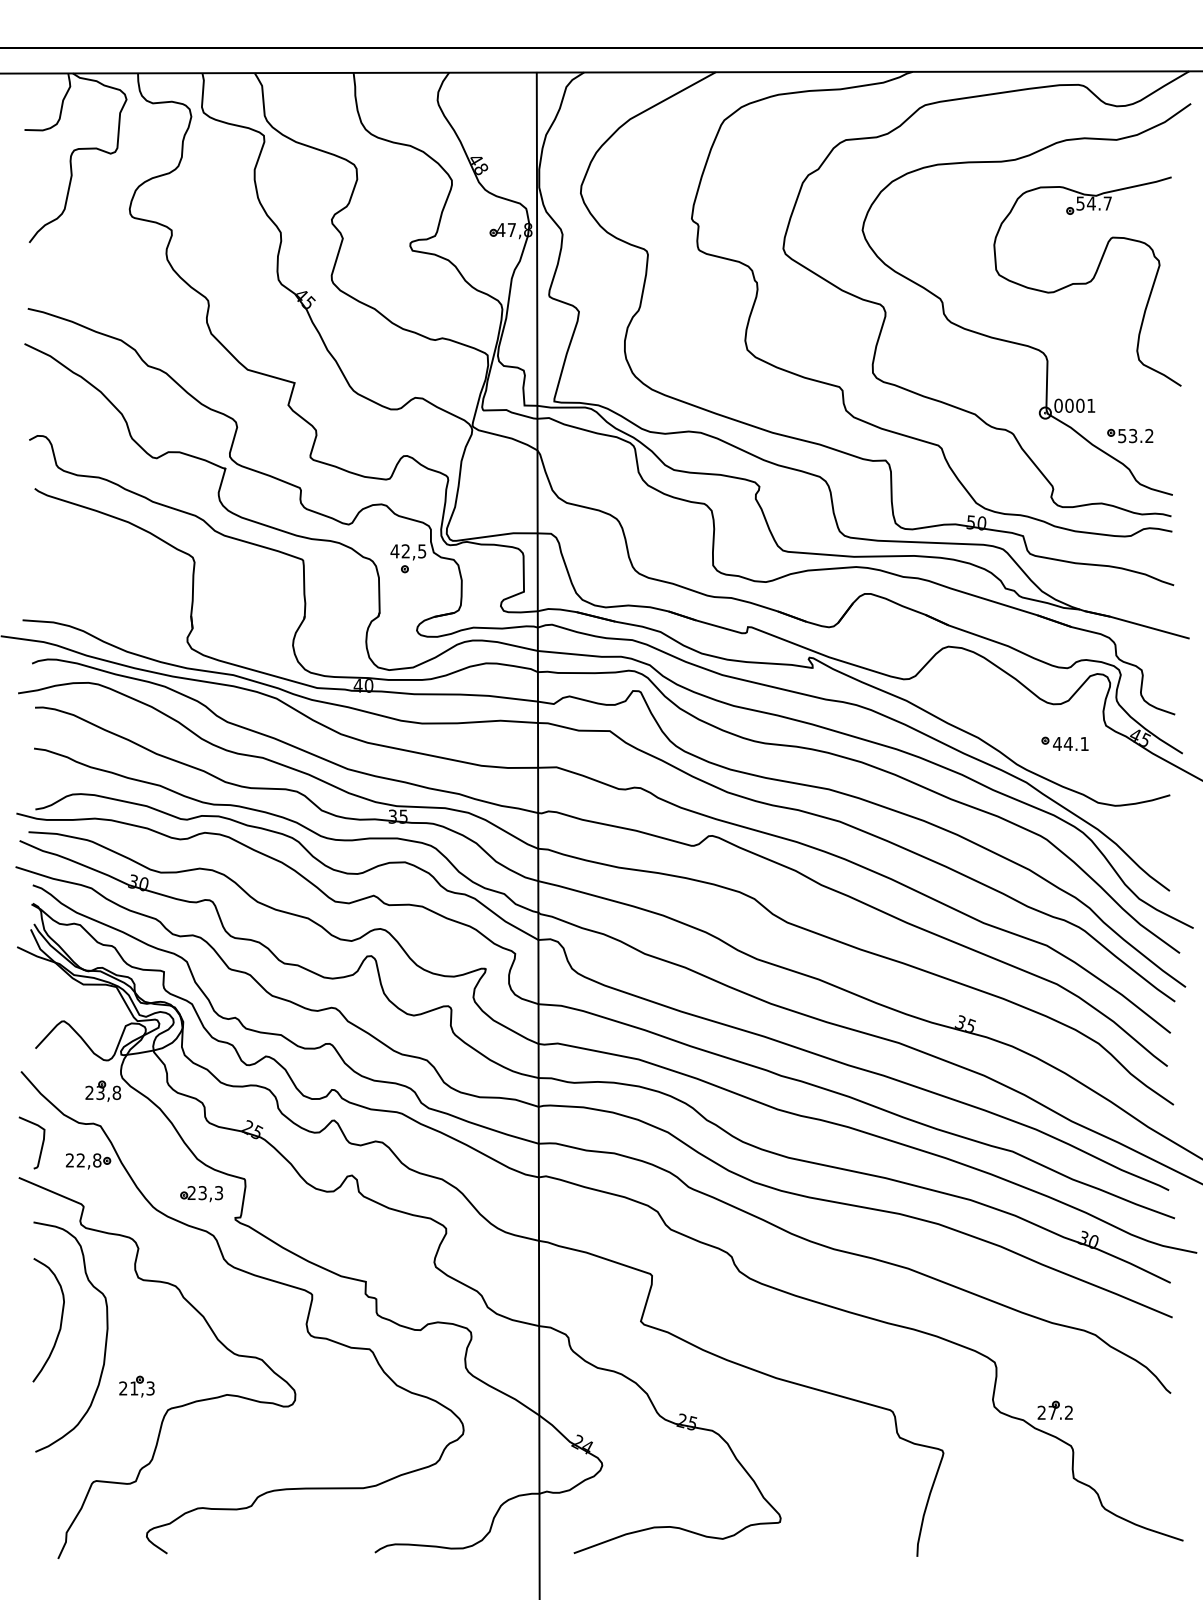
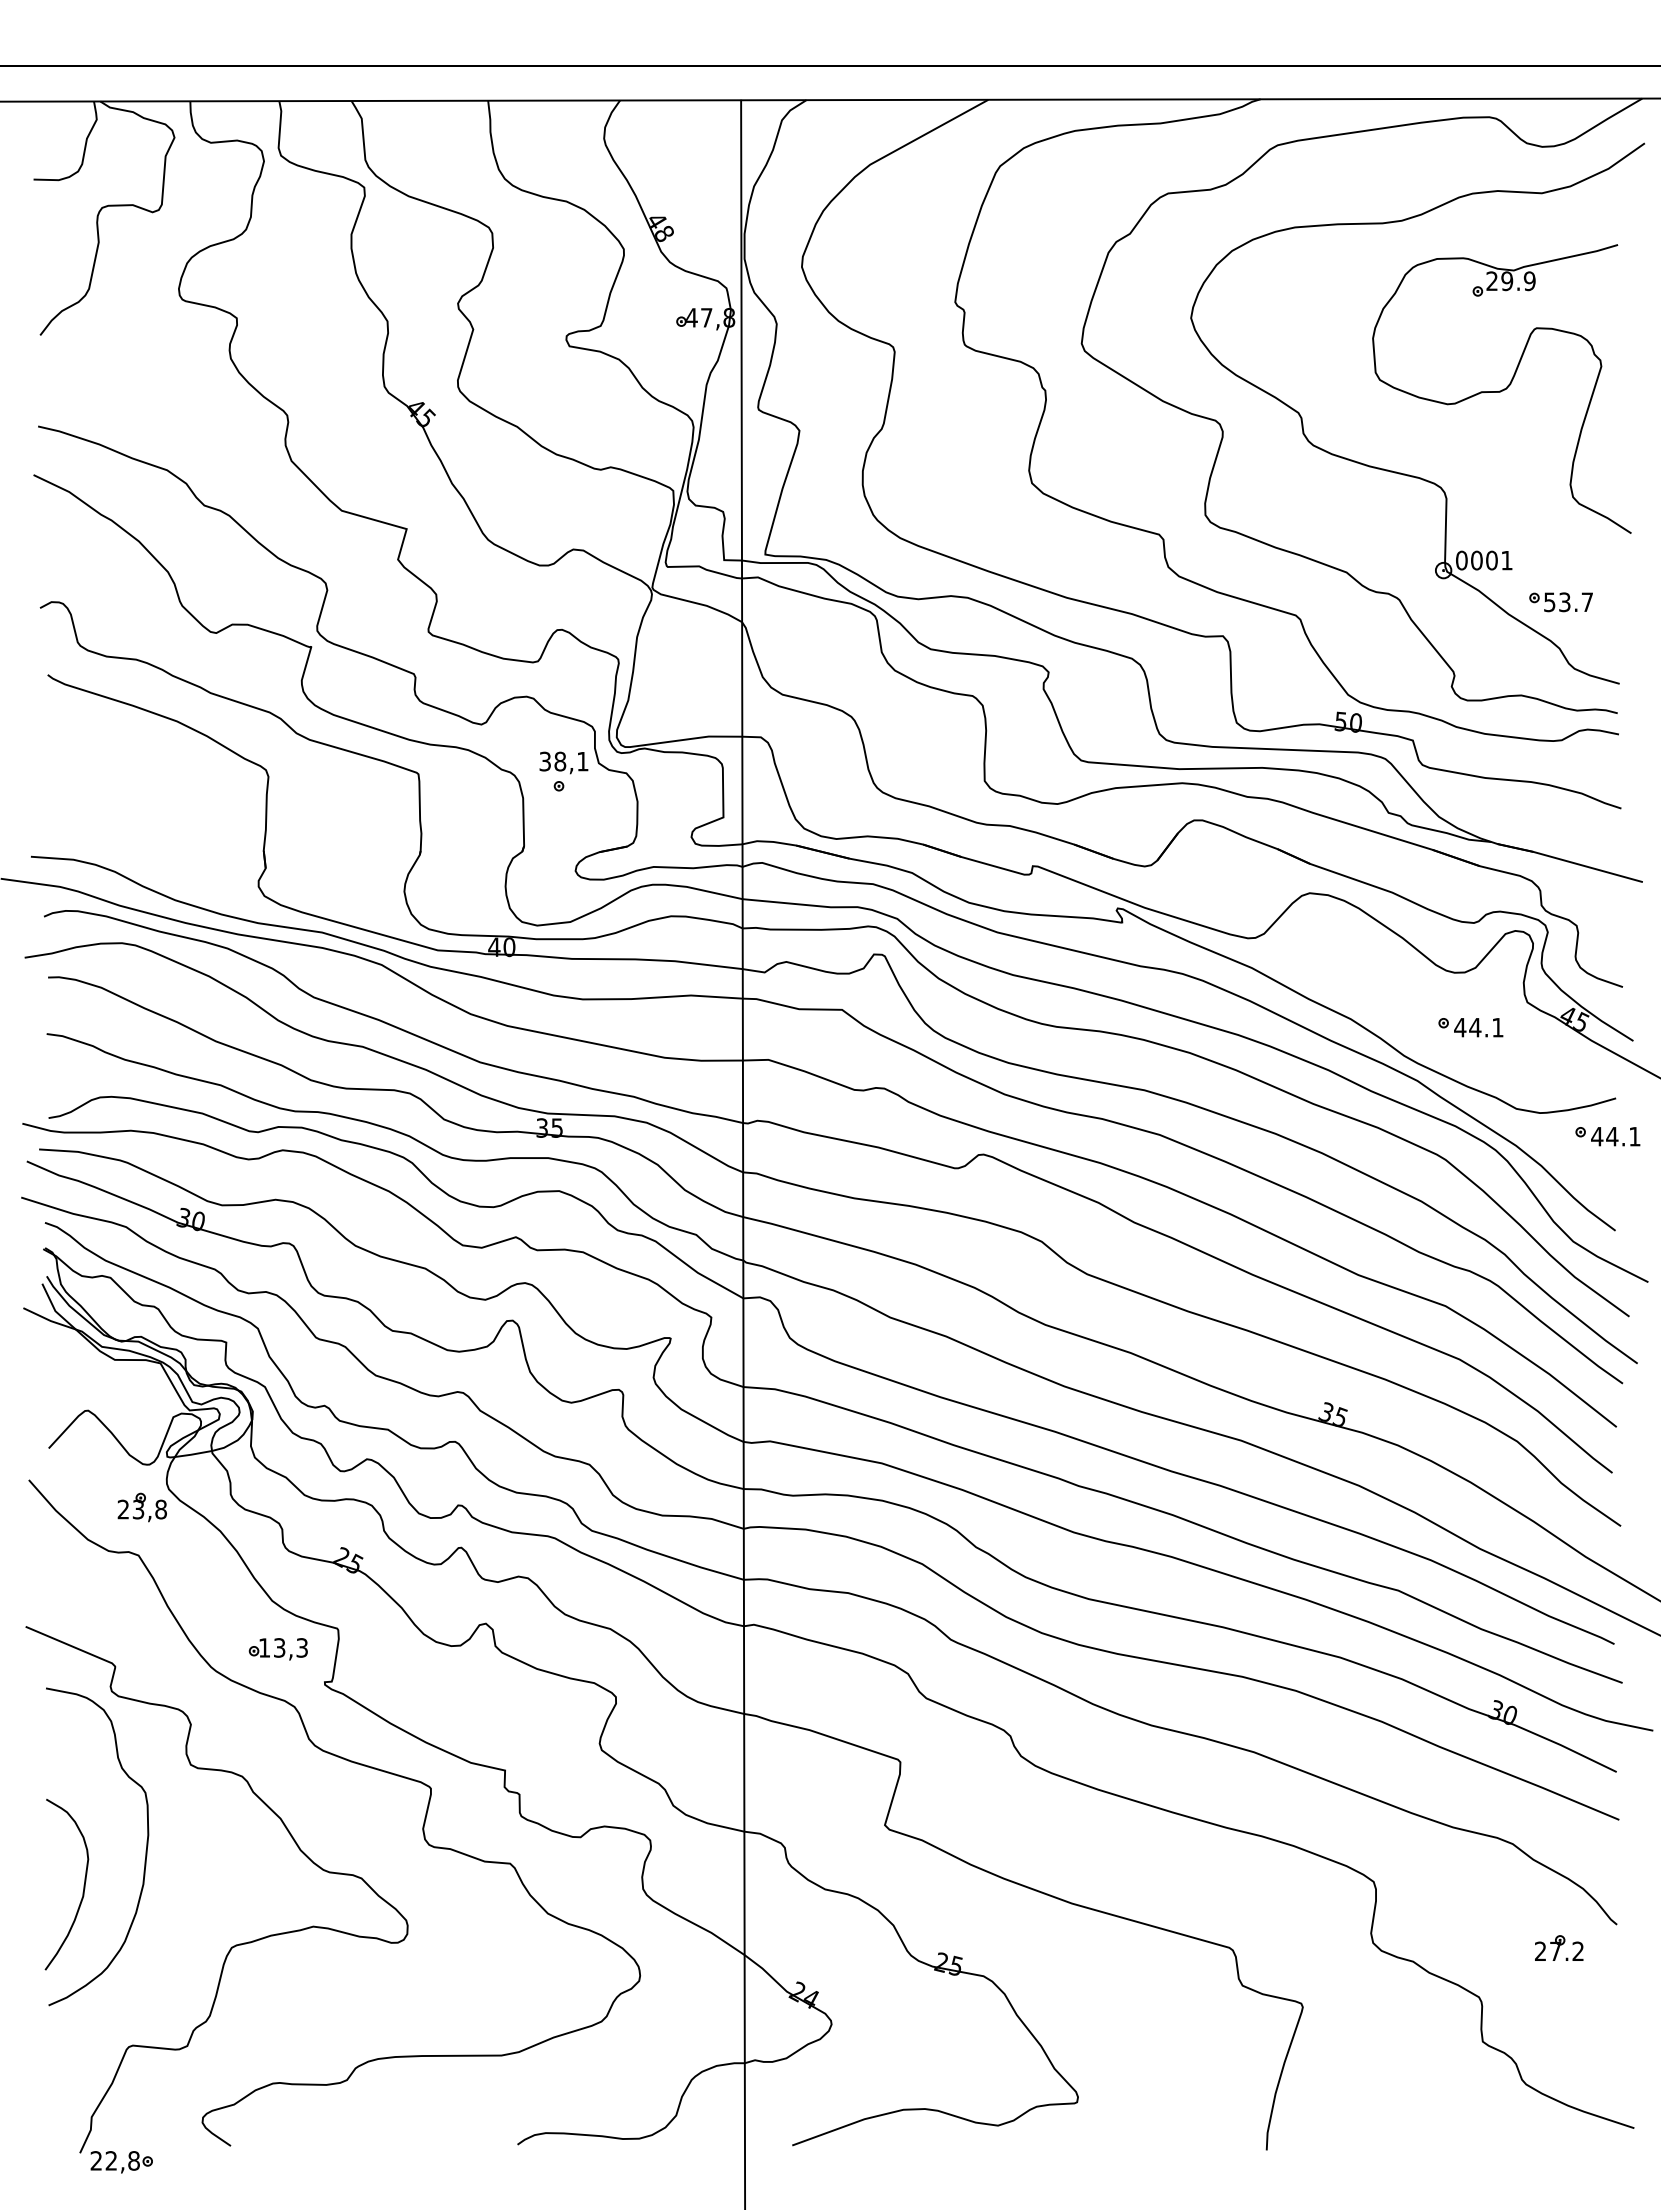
text: (1093, 203) -> (1510, 281), 54.7 -> 29.9
text: (1148, 435) -> (1586, 601), 53.2 -> 53.7
text: (408, 551) -> (563, 761), 42,5 -> 38,1
part: (1164, 822) -> (1607, 1136), added
curve: (41, 1144) -> (57, 1581), removed
part: (88, 1161) -> (121, 2162), moved
text: (190, 1192) -> (263, 1647), 23,3 -> 13,3
curve: (60, 1320) -> (83, 1884), moved
part: (136, 1386) -> (188, 1915), removed
part: (1055, 1409) -> (1559, 1947), moved

